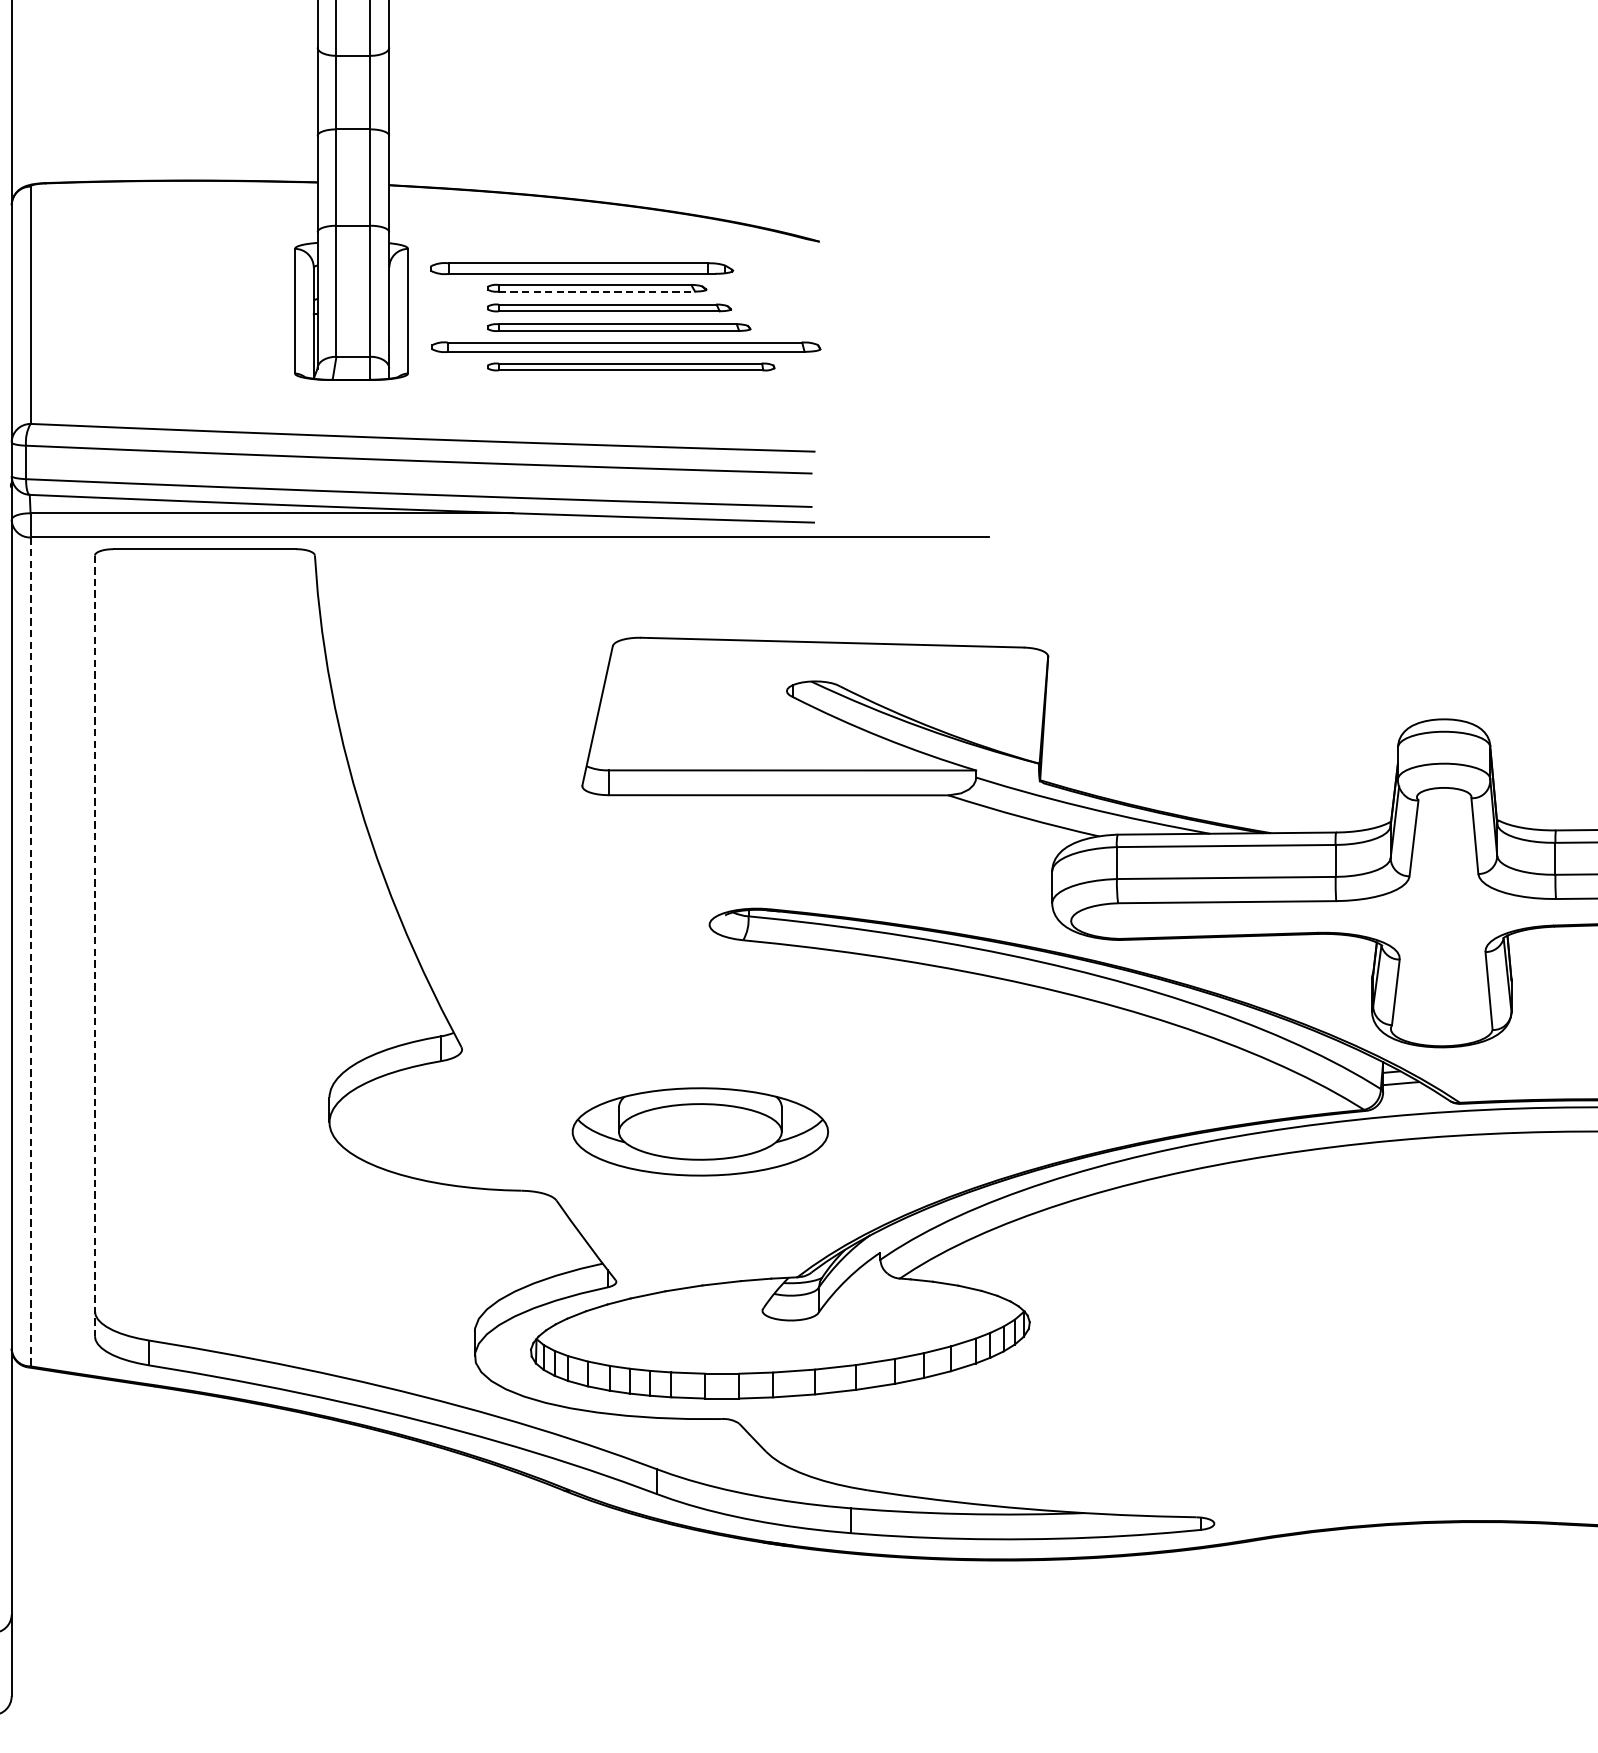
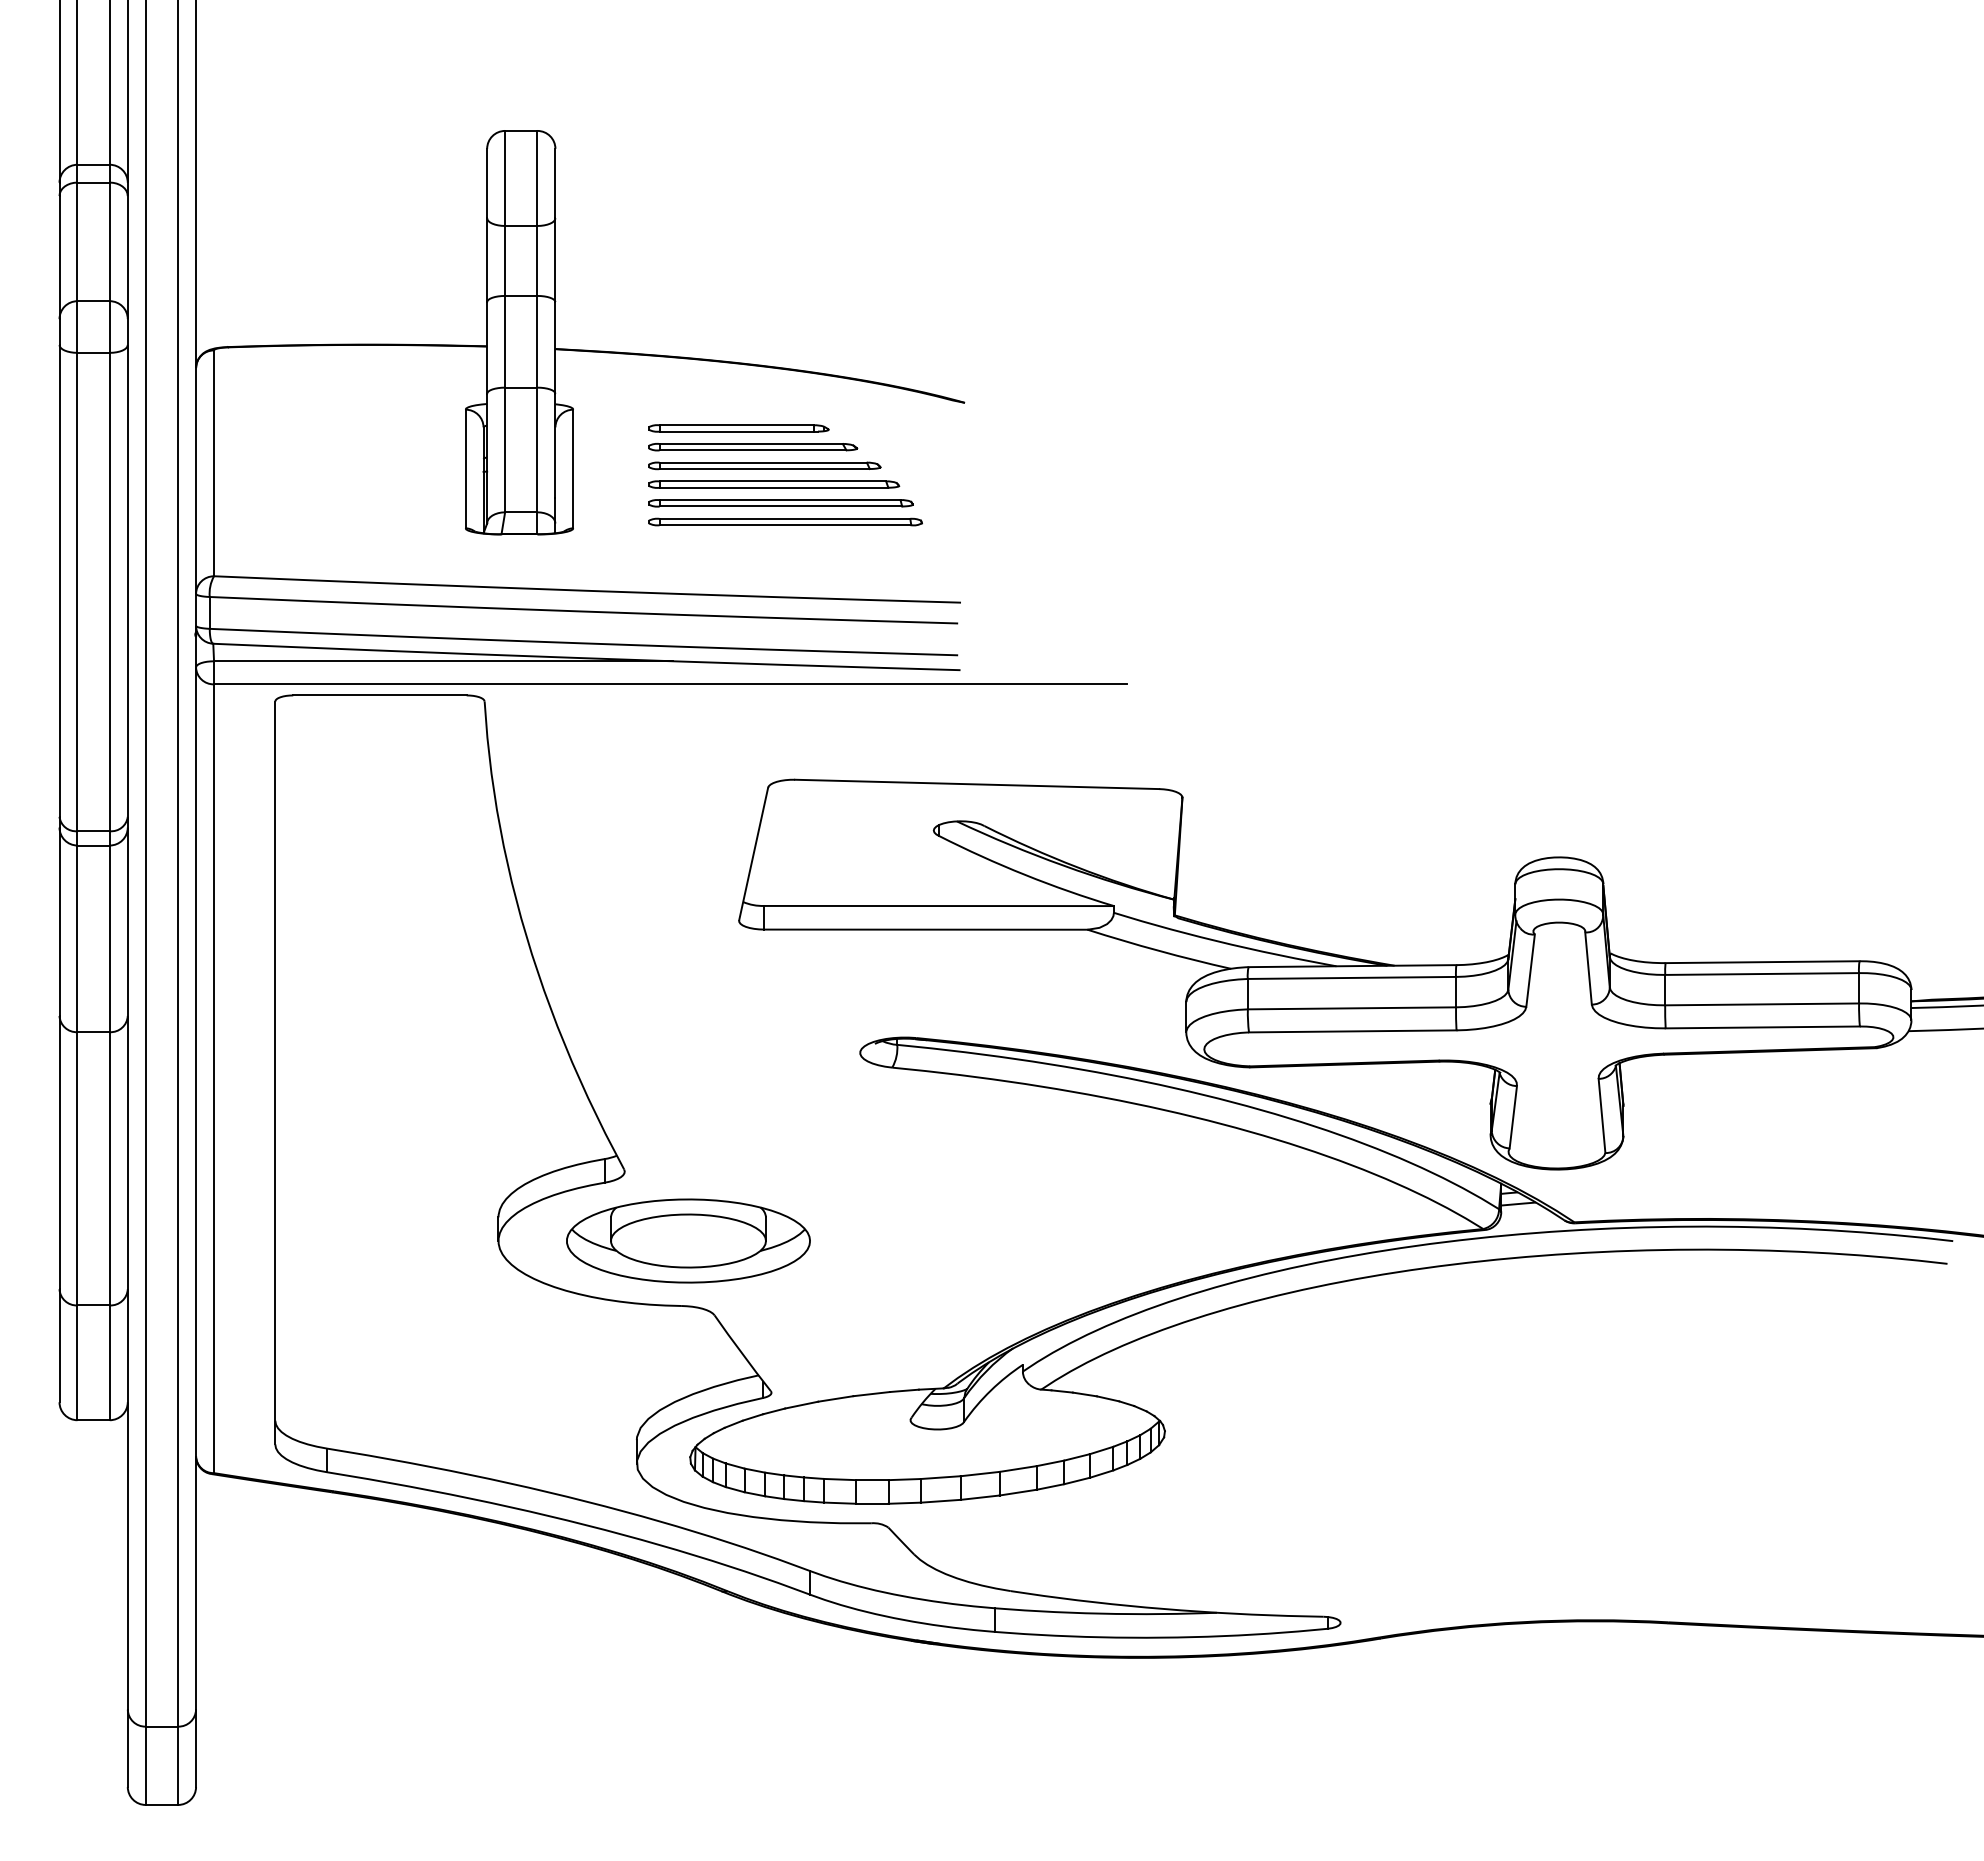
part: (581, 268) -> (738, 428), size x0.62
line: (597, 291) -> (753, 450), dashed -> solid
part: (625, 347) -> (780, 503), size x0.71
line: (95, 946) -> (275, 1073), dashed -> solid
line: (31, 952) -> (214, 1079), dashed -> solid
part: (700, 1131) -> (688, 1240), moved

